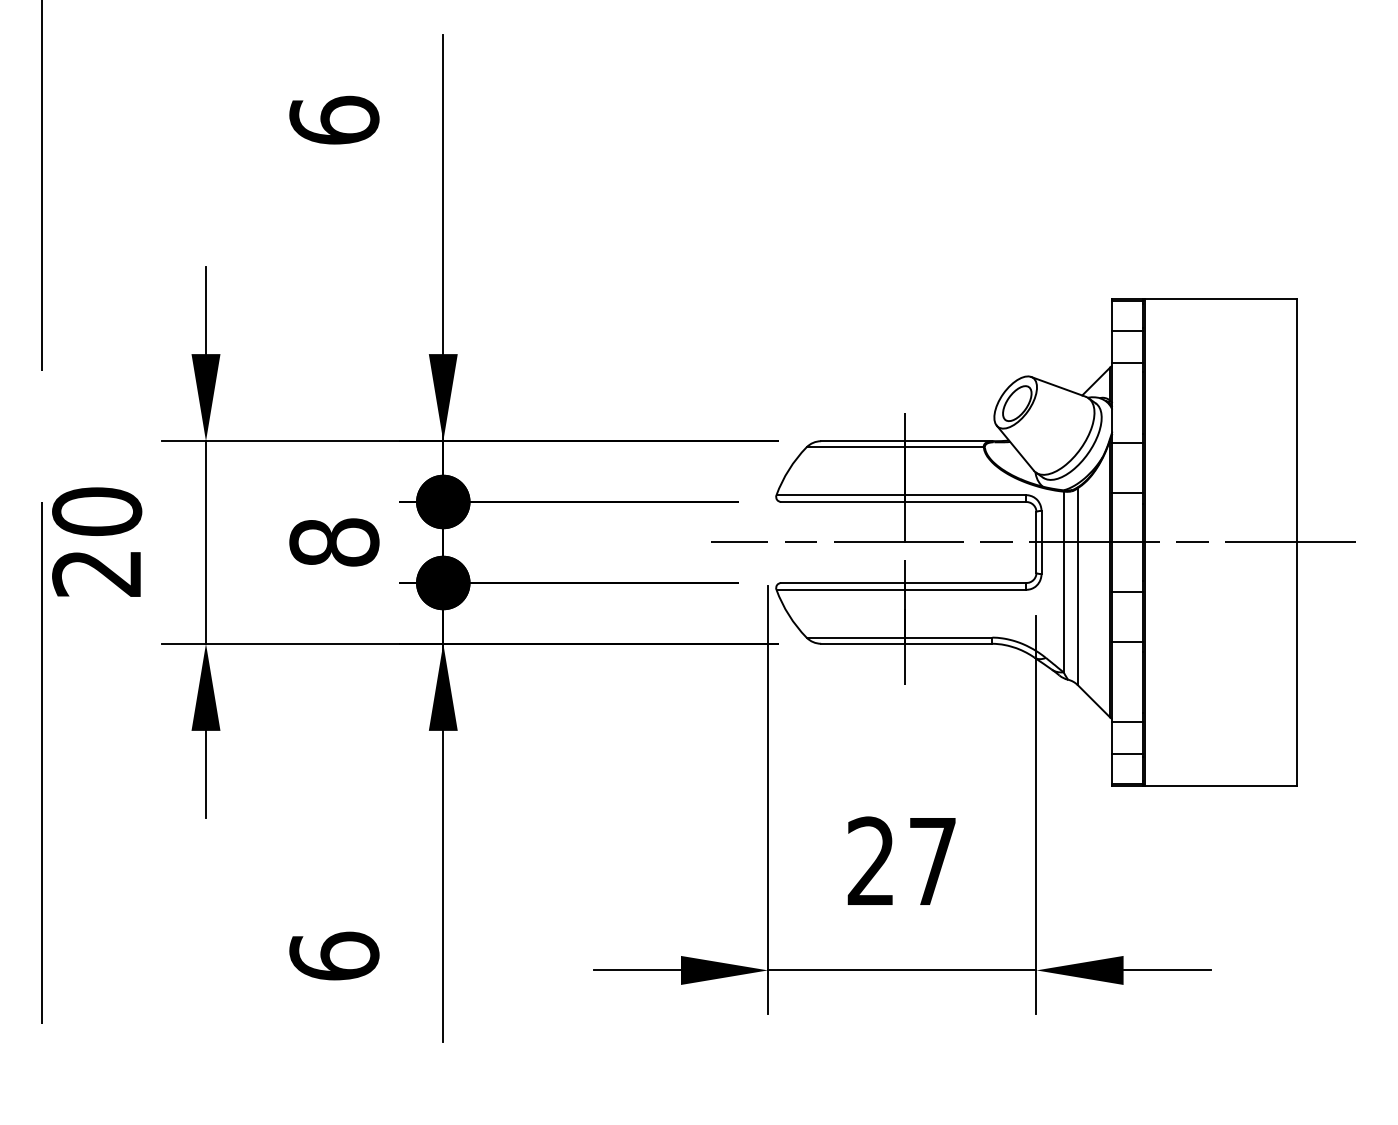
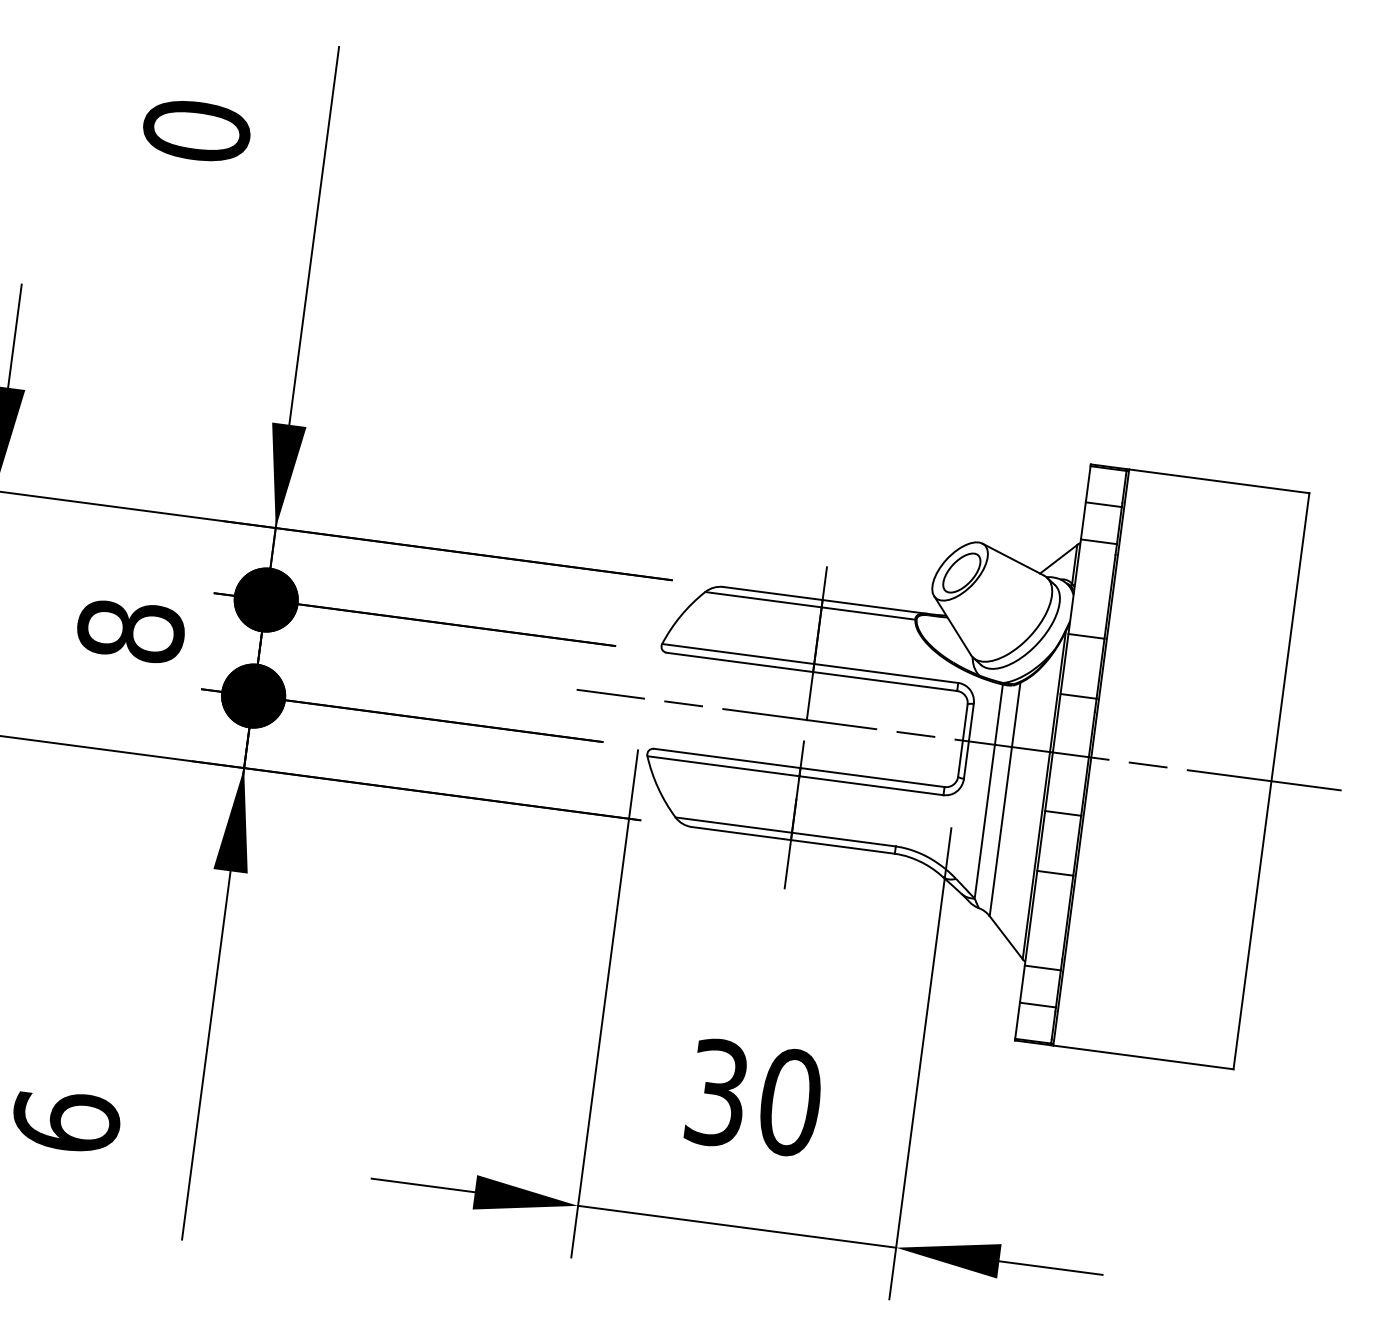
text: (334, 119) -> (197, 129), 6 -> 0
text: (902, 861) -> (754, 1097), 27 -> 30

